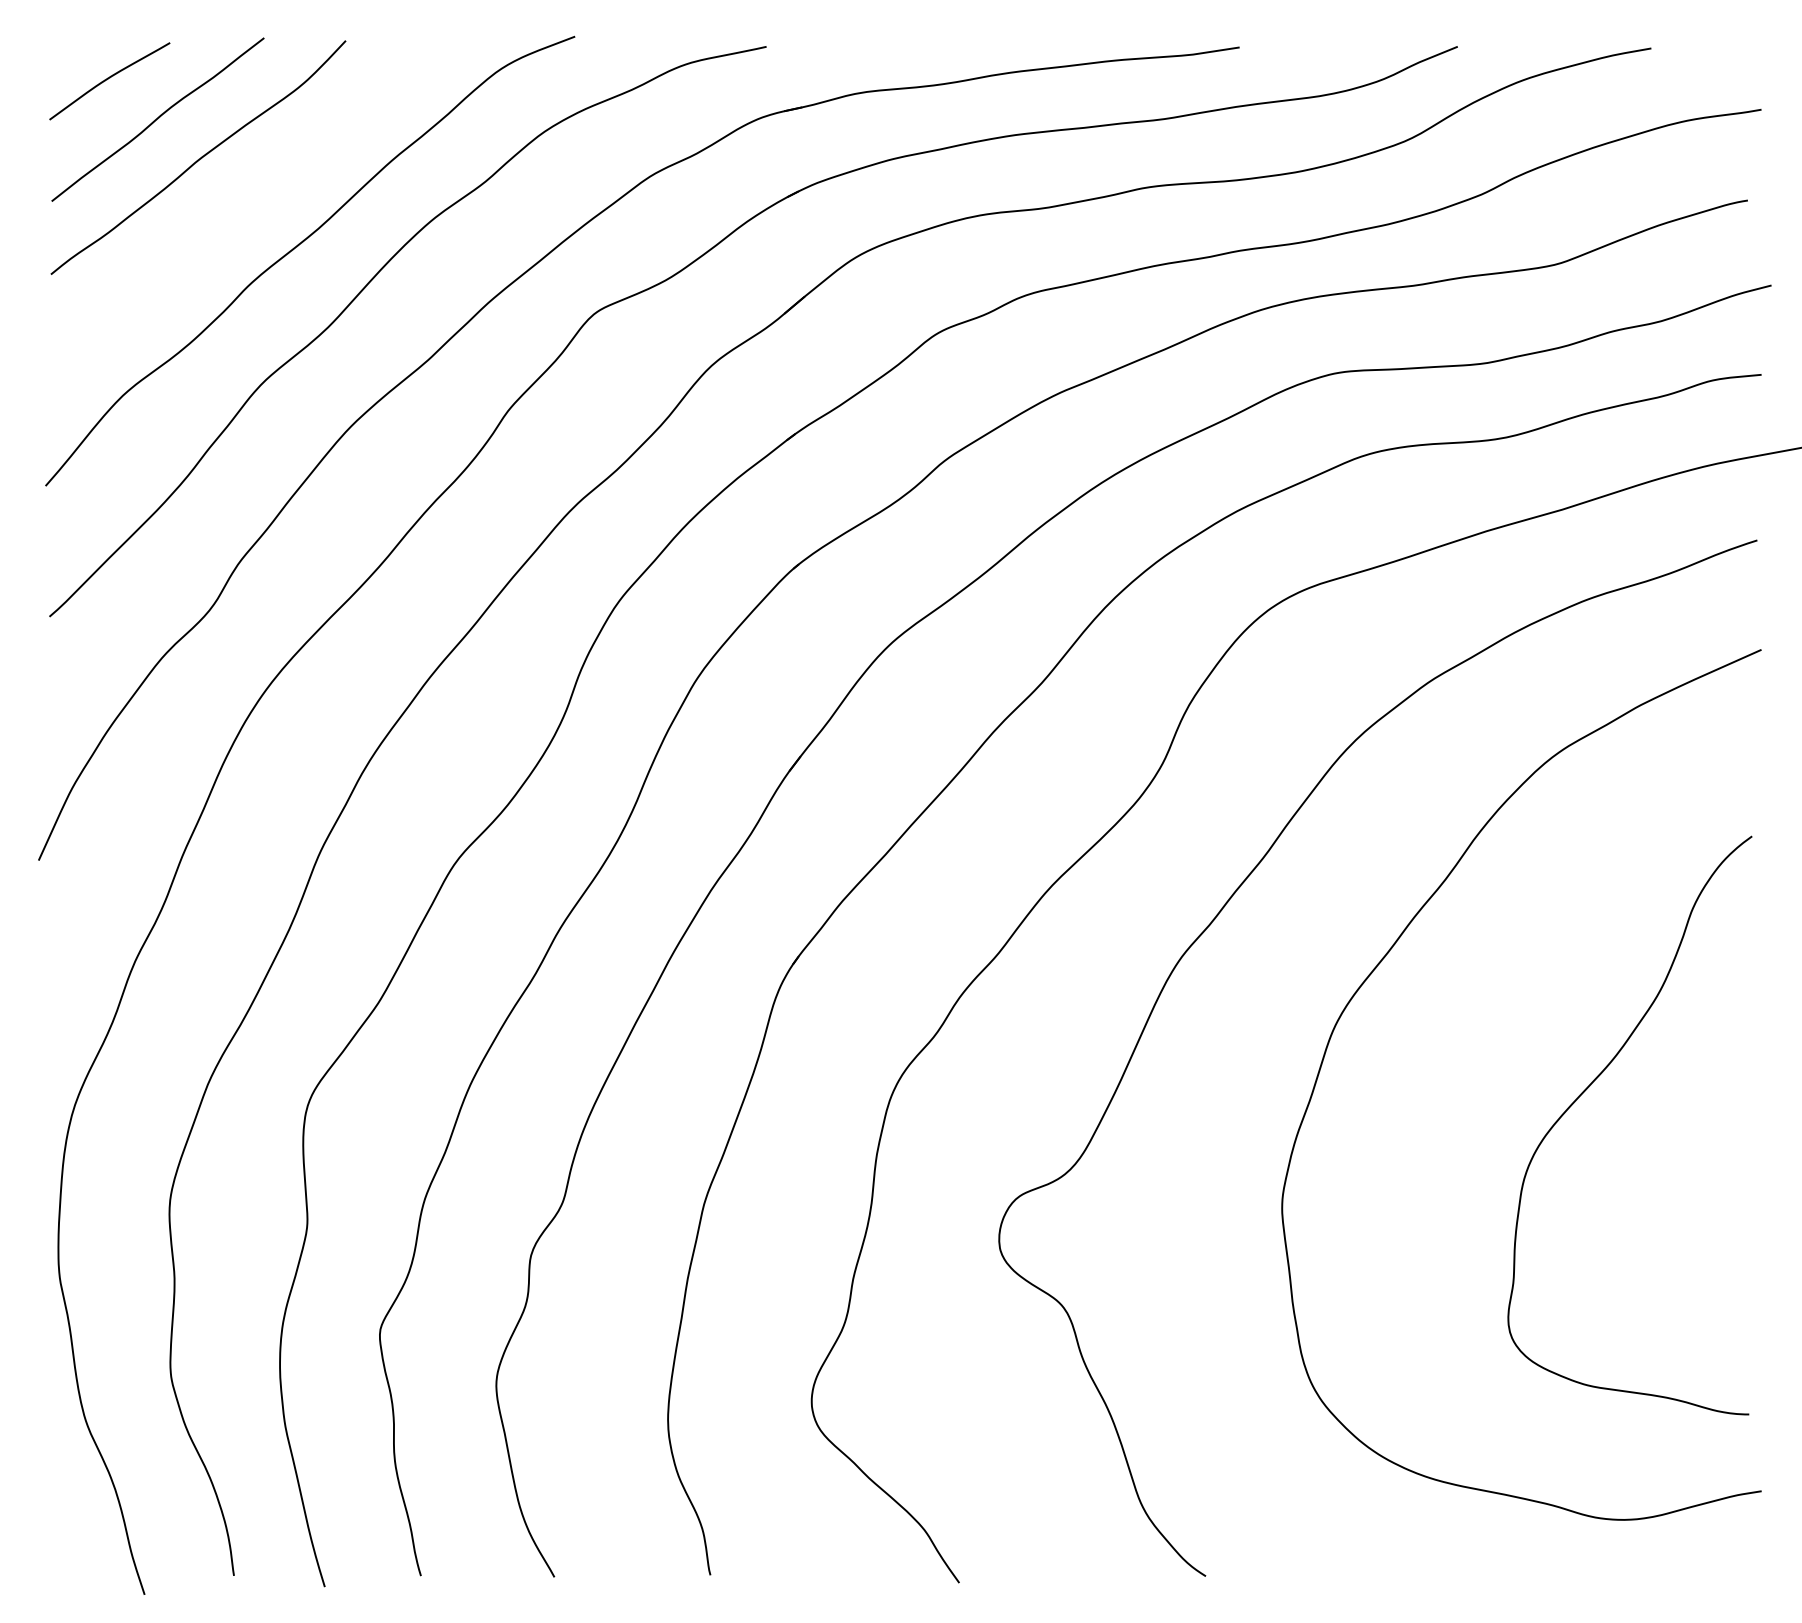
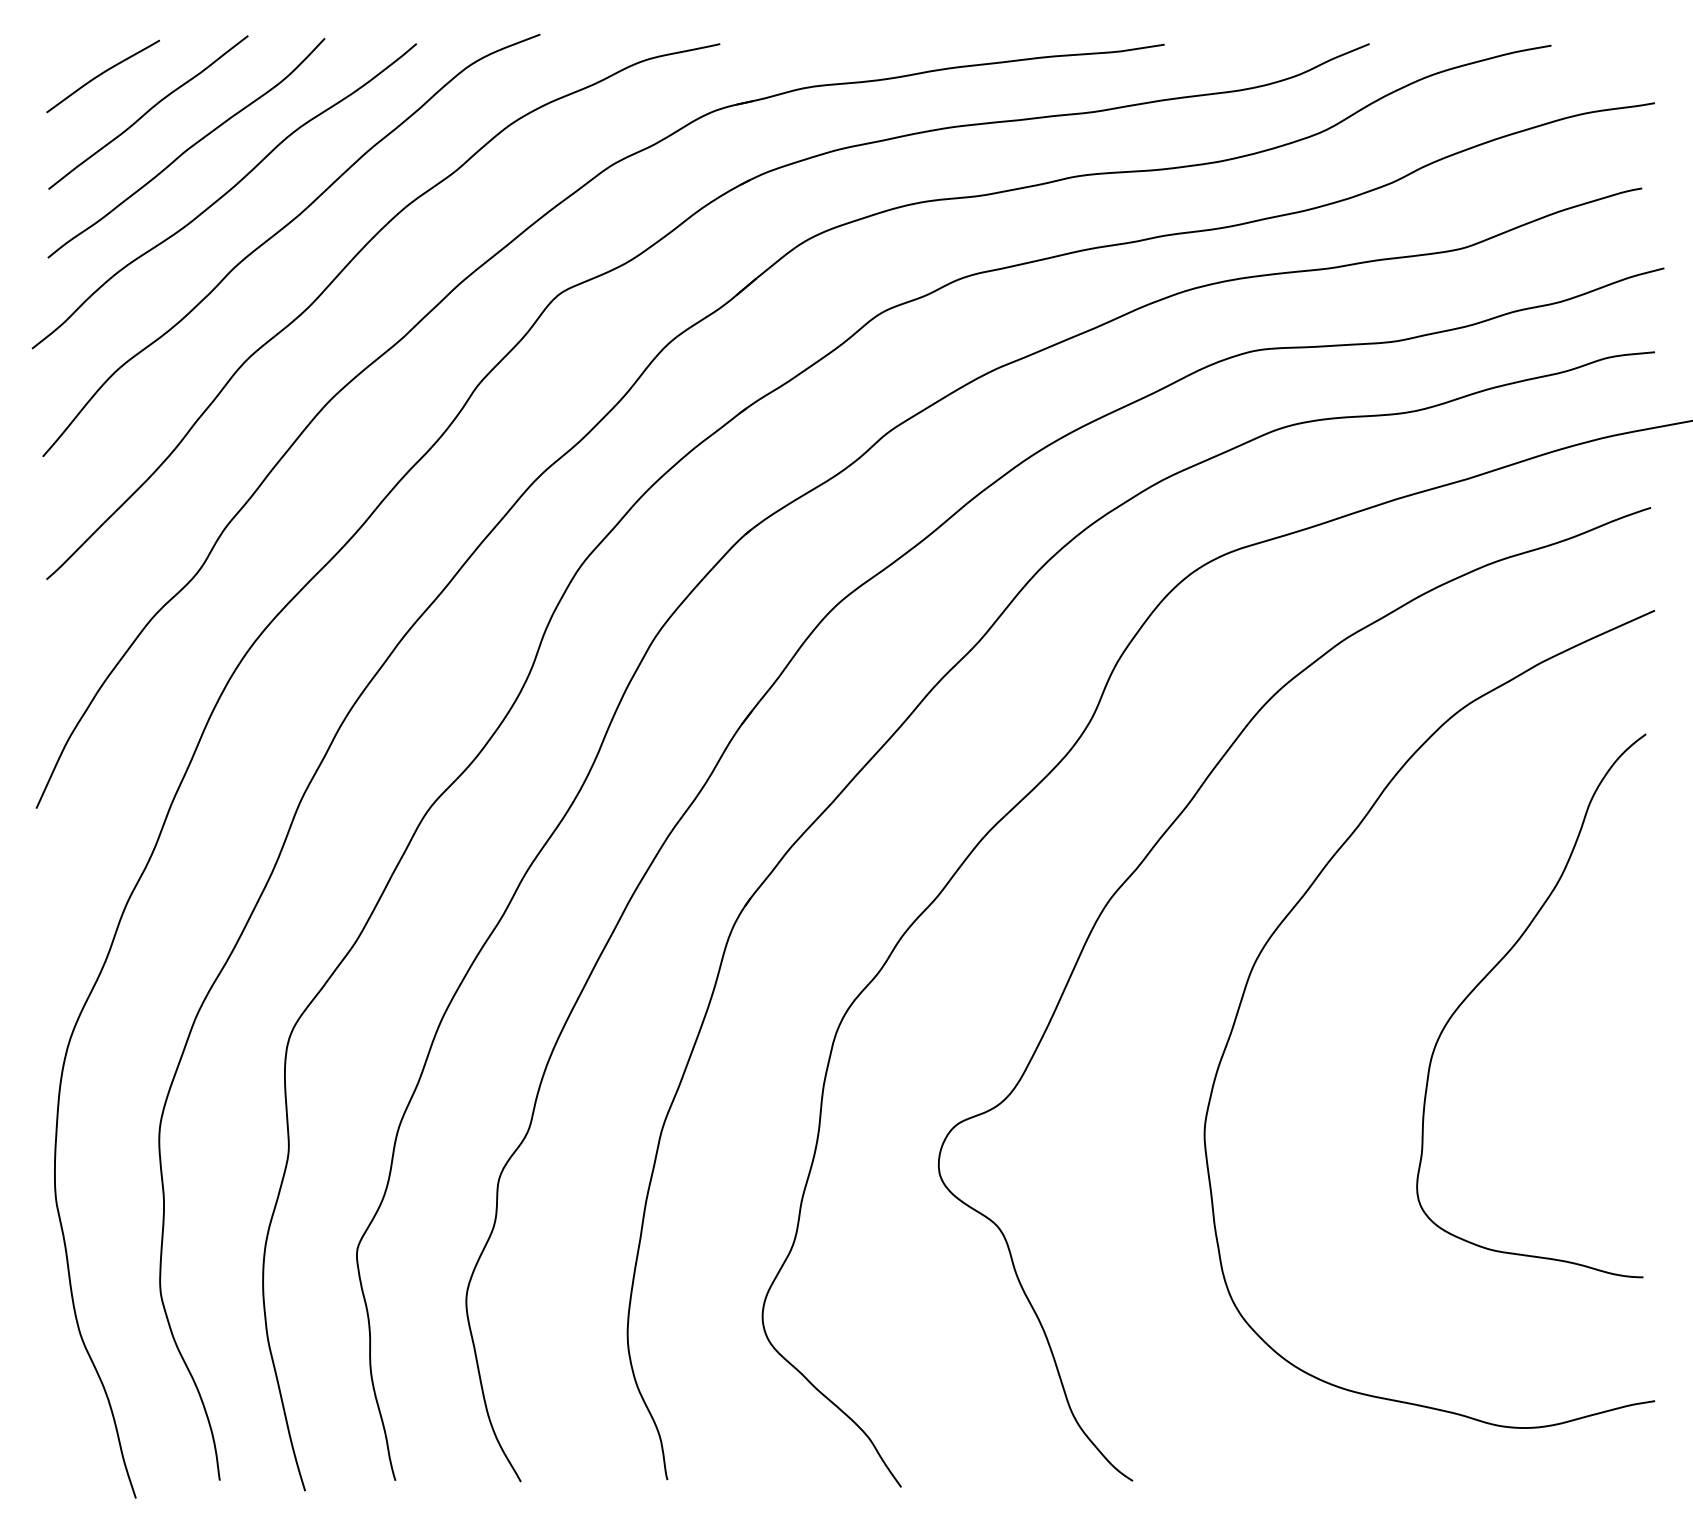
curve: (238, 208) -> (224, 195), added
curve: (1590, 1086) -> (1494, 969), moved

